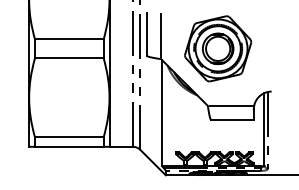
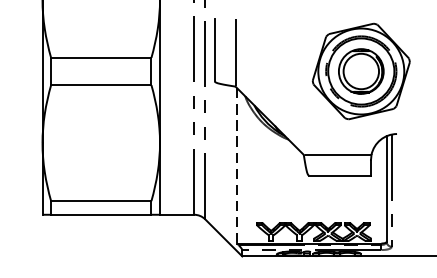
part: (218, 48) -> (361, 71), moved
line: (162, 113) -> (237, 166), solid -> dashed

